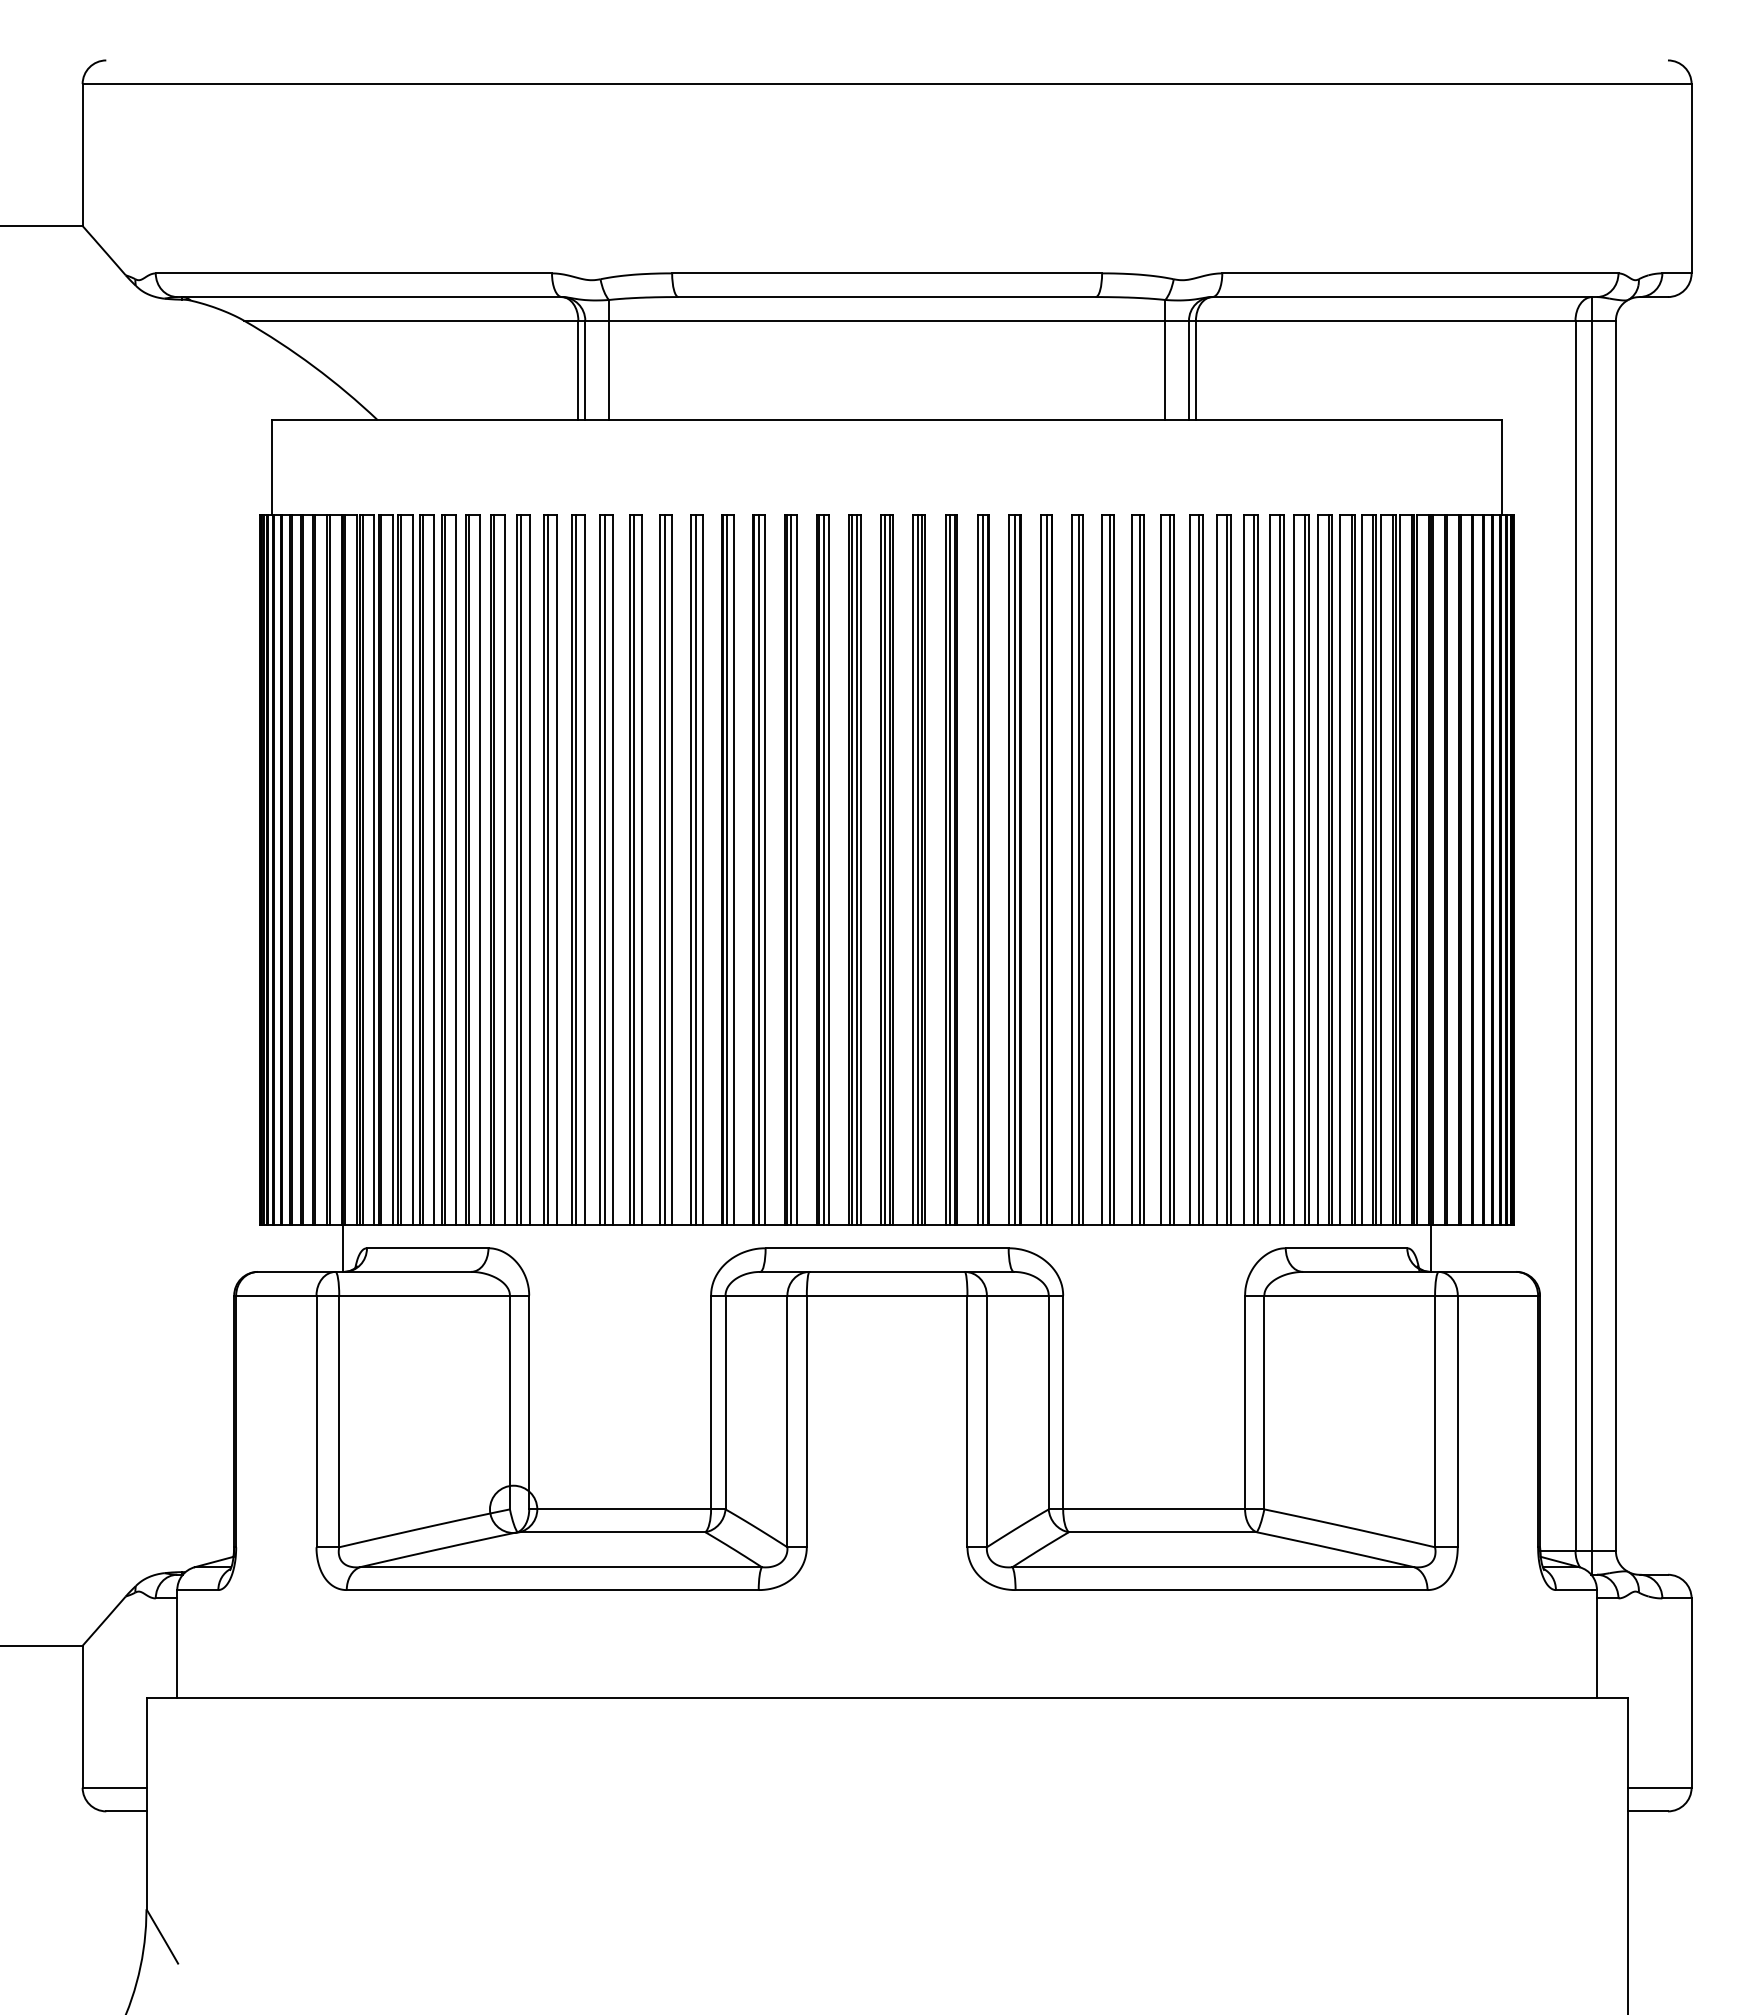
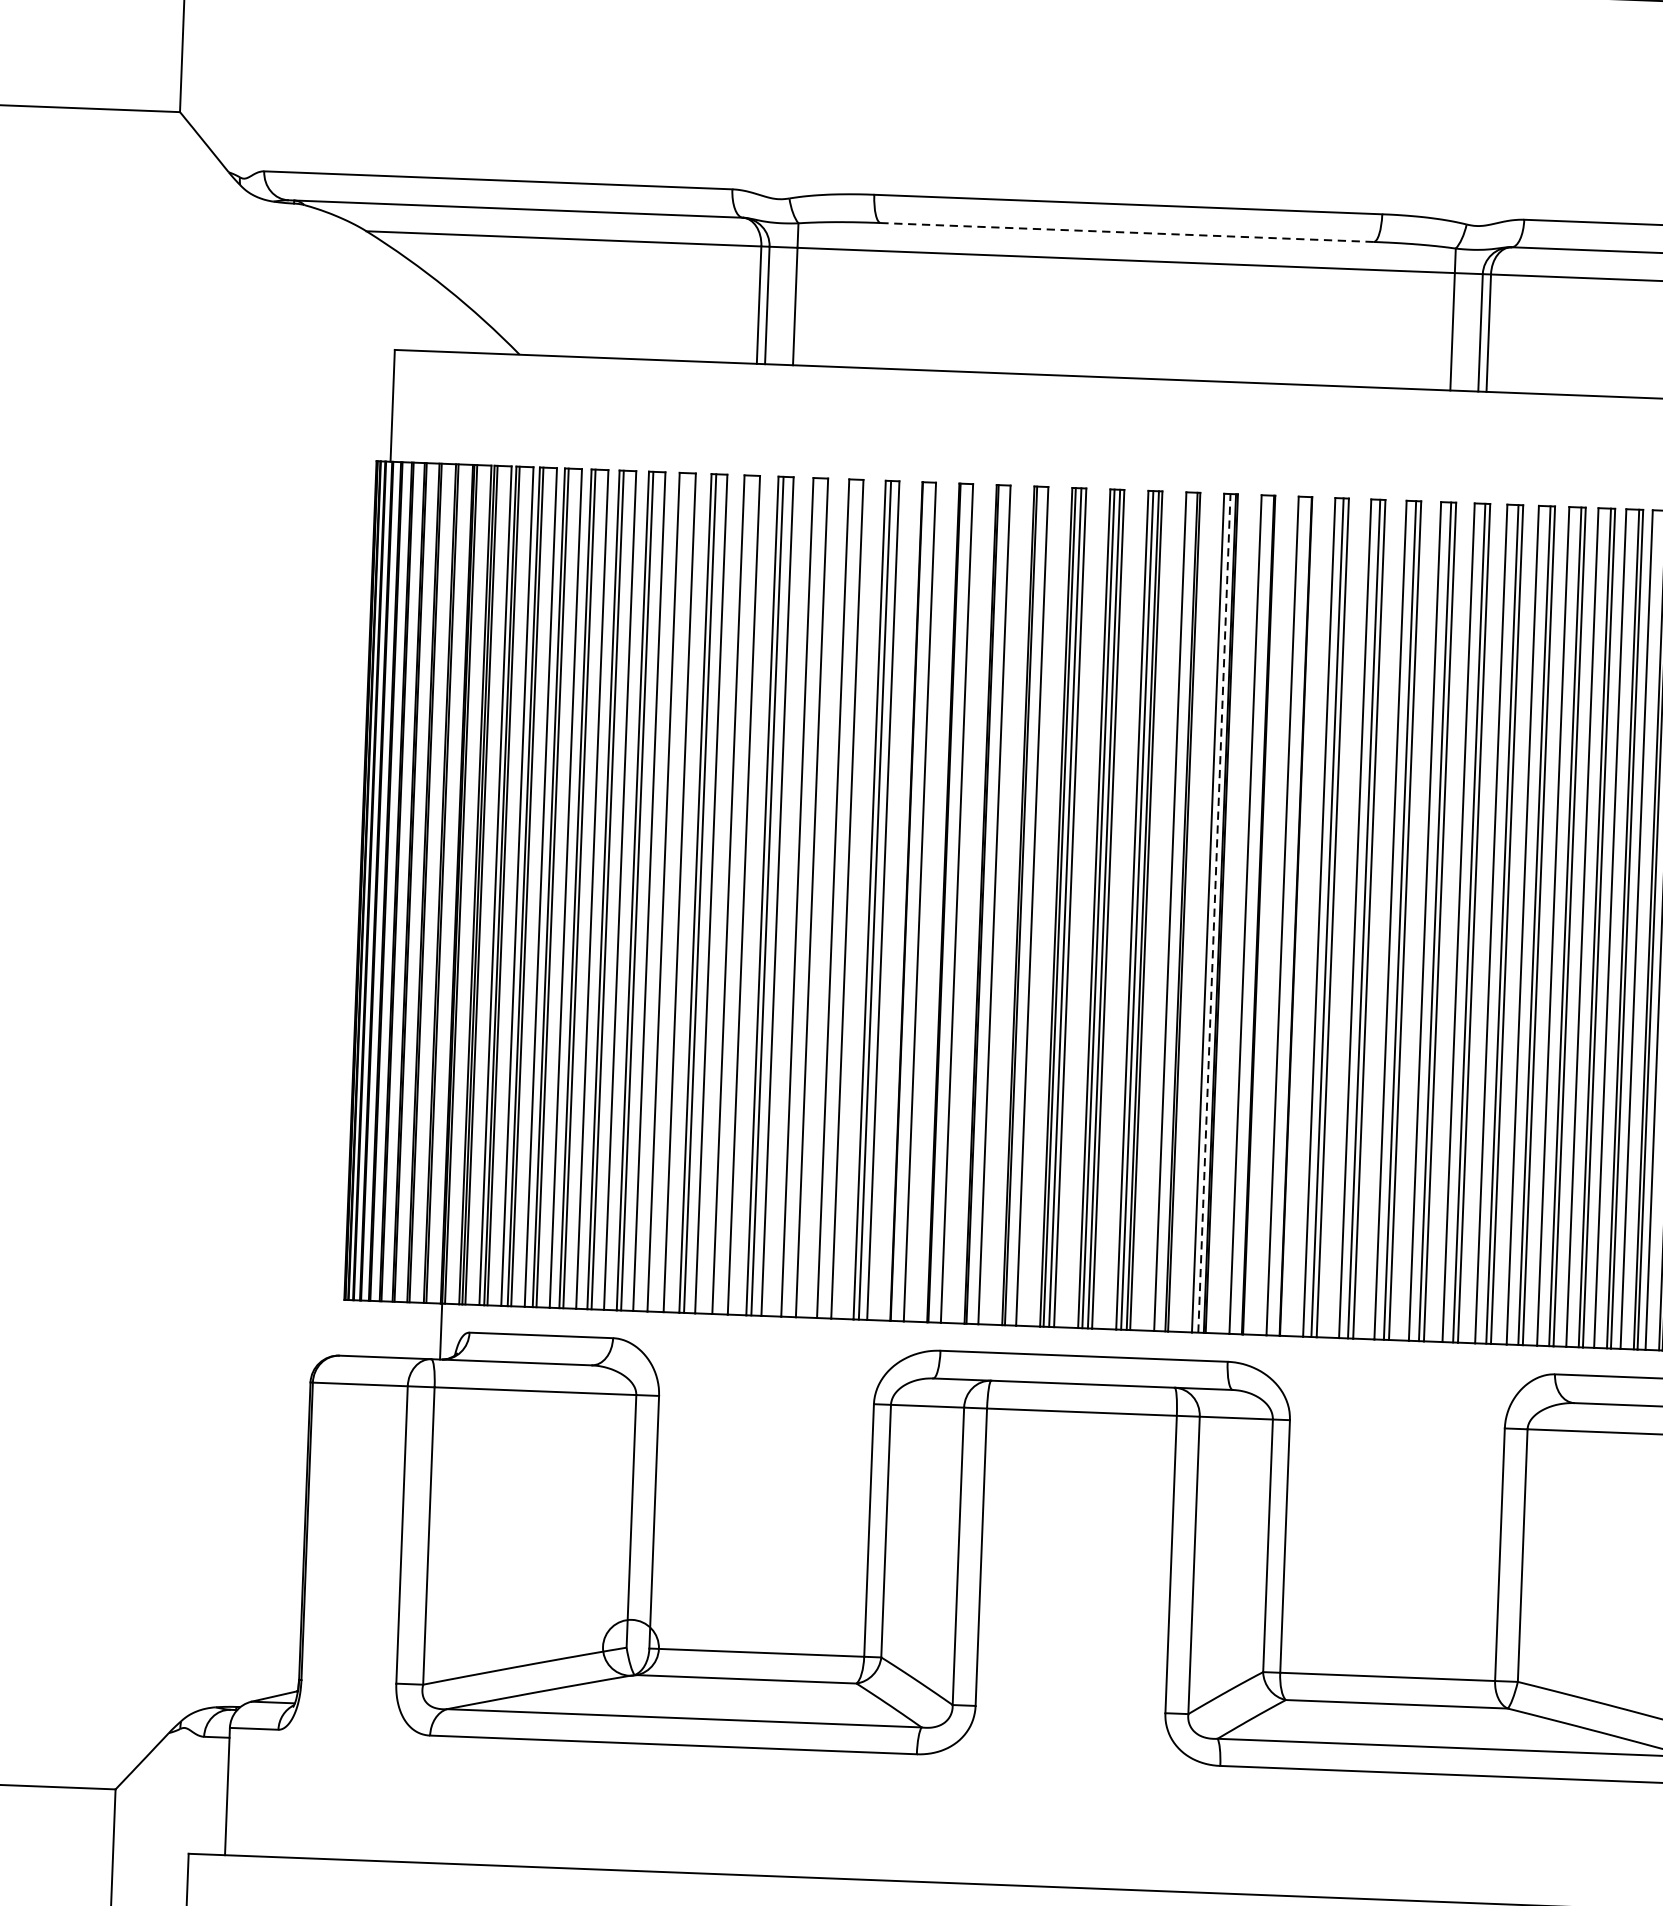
line: (887, 297) -> (1127, 233), solid -> dashed
line: (520, 869) -> (668, 892), removed
line: (575, 869) -> (733, 894), removed
line: (634, 869) -> (802, 897), removed
line: (664, 869) -> (838, 898), removed
line: (727, 869) -> (912, 901), removed
line: (759, 869) -> (950, 903), removed
line: (791, 869) -> (988, 904), removed
line: (823, 869) -> (1026, 905), removed
line: (950, 869) -> (1176, 911), removed
line: (982, 869) -> (1213, 913), solid -> dashed
line: (1015, 869) -> (1252, 914), removed
line: (1047, 869) -> (1290, 916), removed

